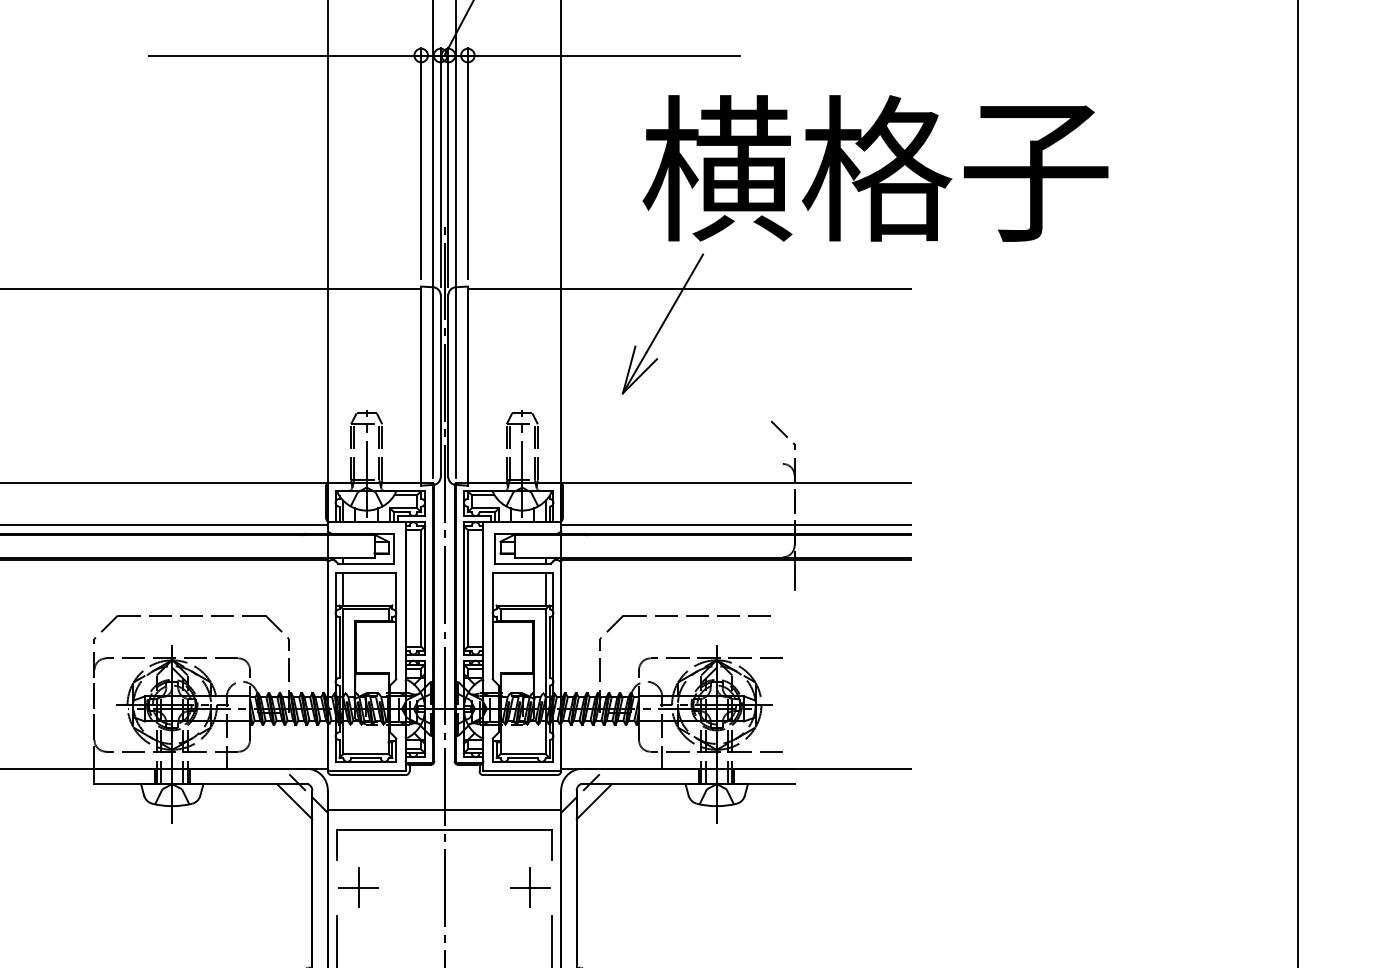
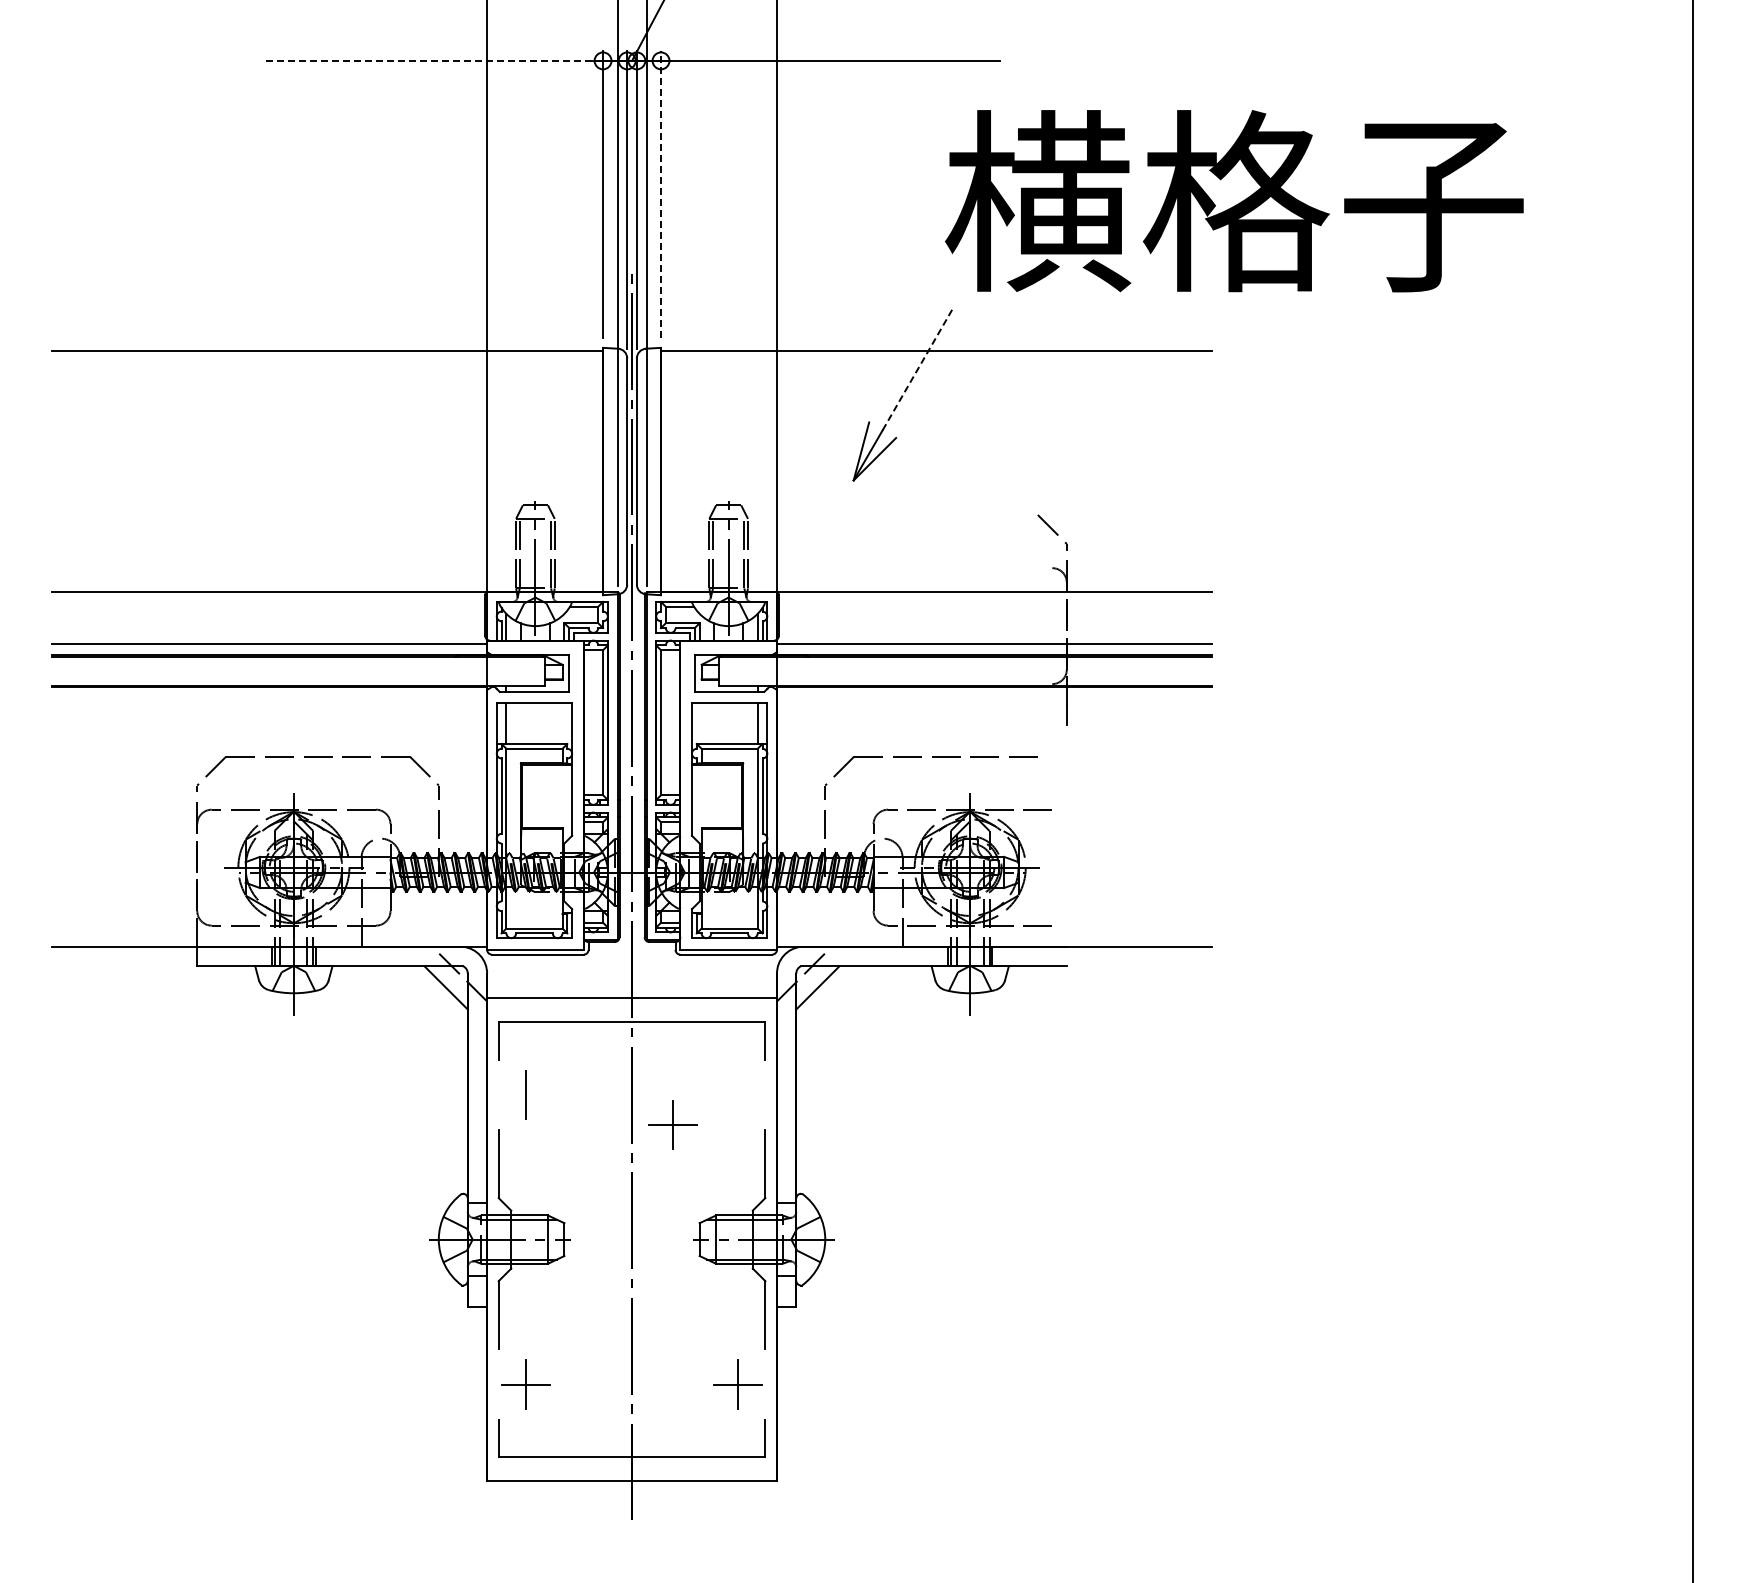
line: (284, 55) -> (433, 60), solid -> dashed
line: (468, 163) -> (661, 194), solid -> dashed
text: (875, 168) -> (1234, 201), moved
line: (674, 303) -> (917, 369), solid -> dashed
line: (358, 887) -> (525, 1094), removed
part: (529, 887) -> (672, 1124), moved

